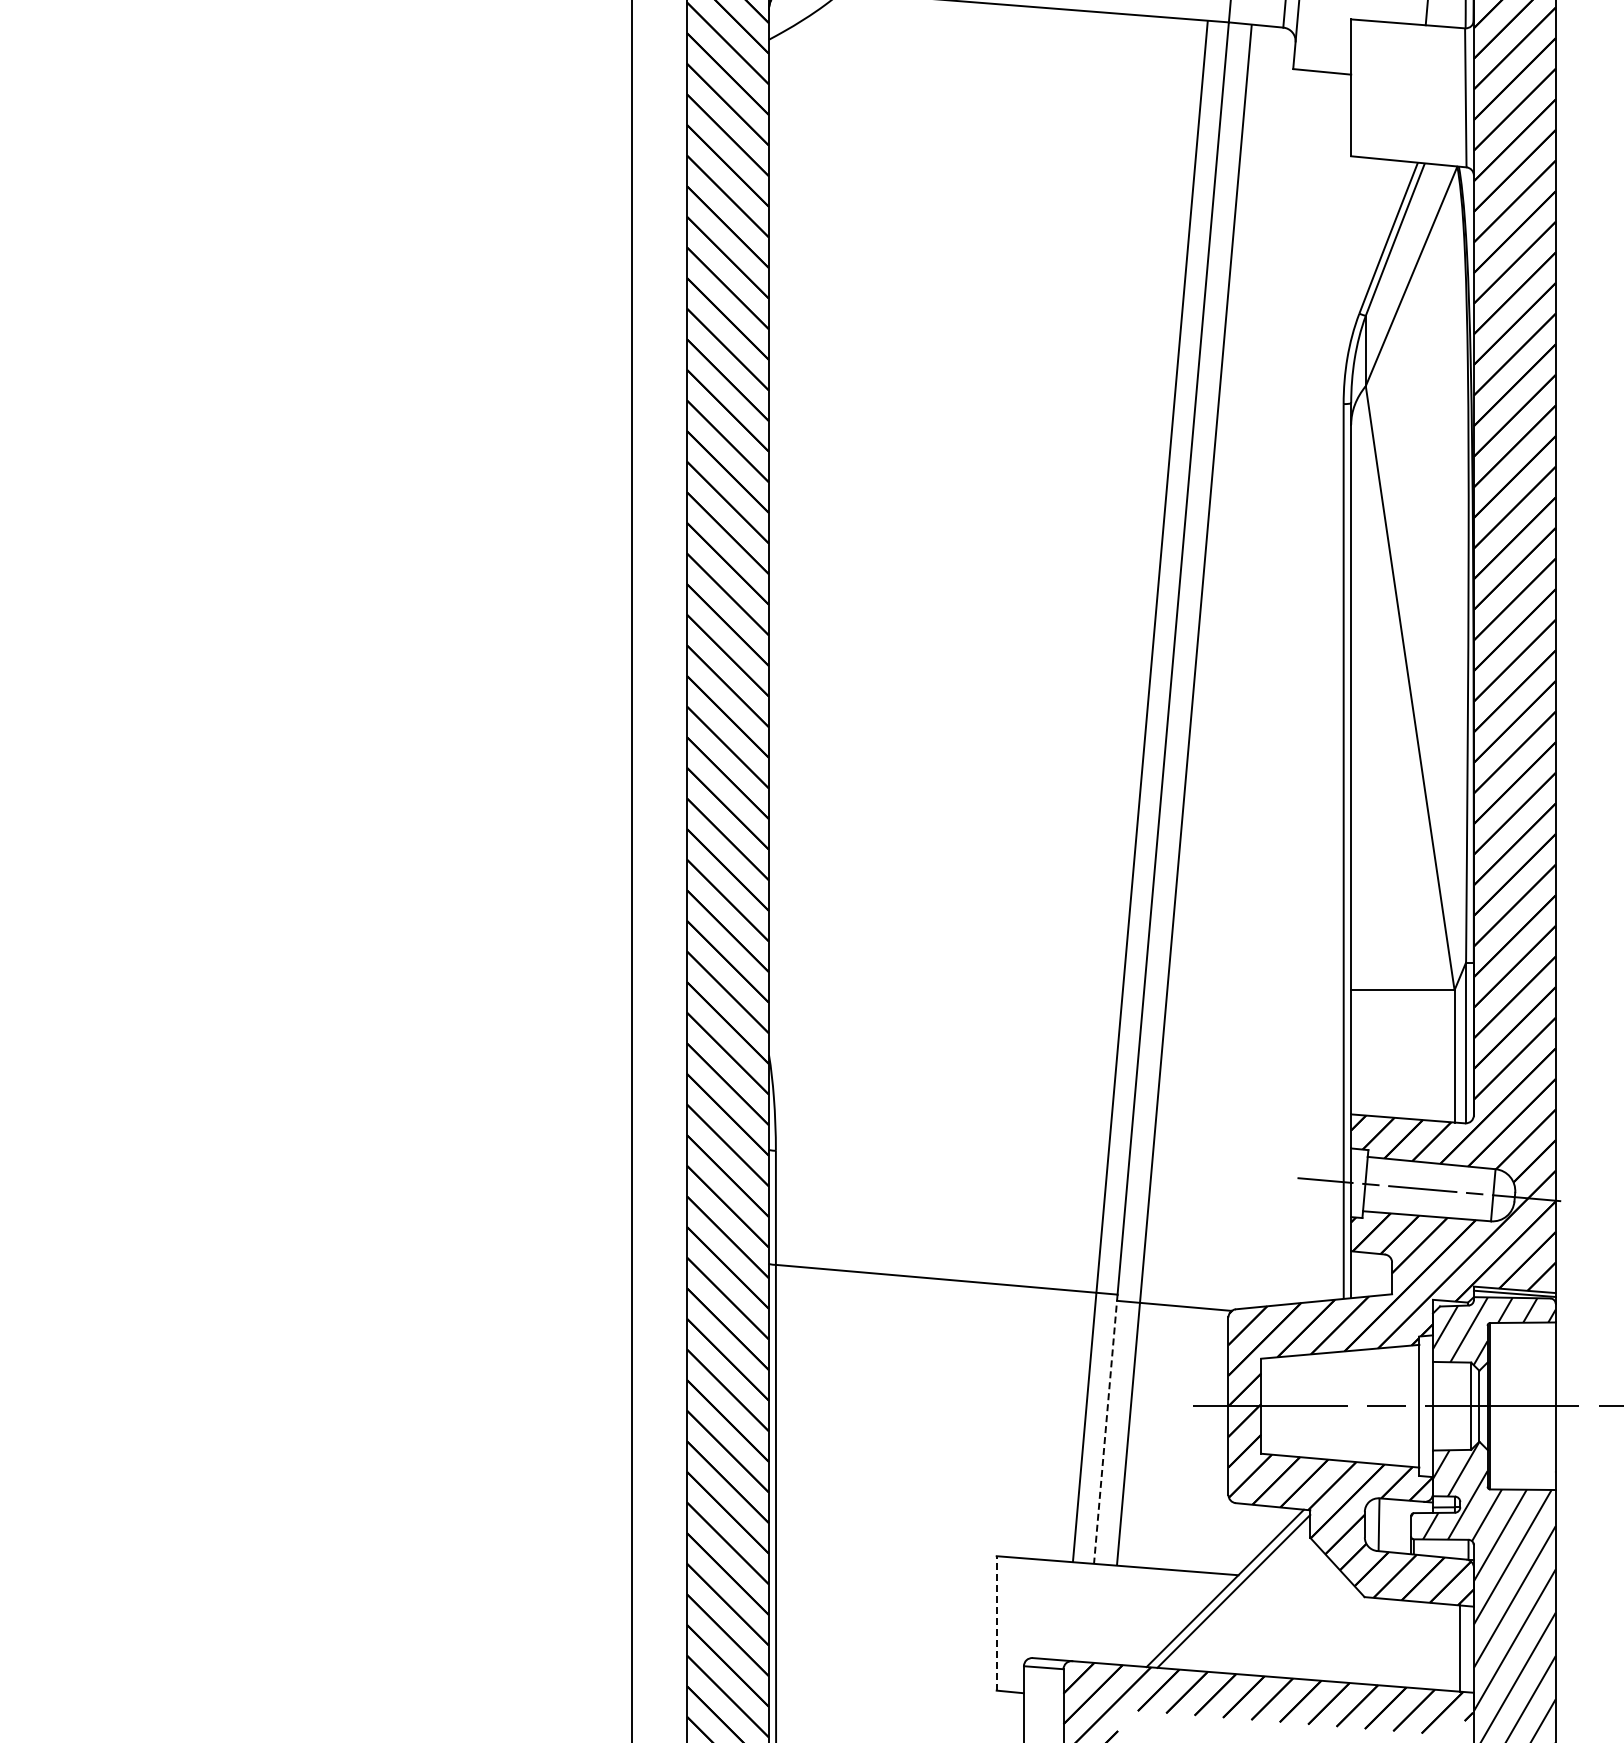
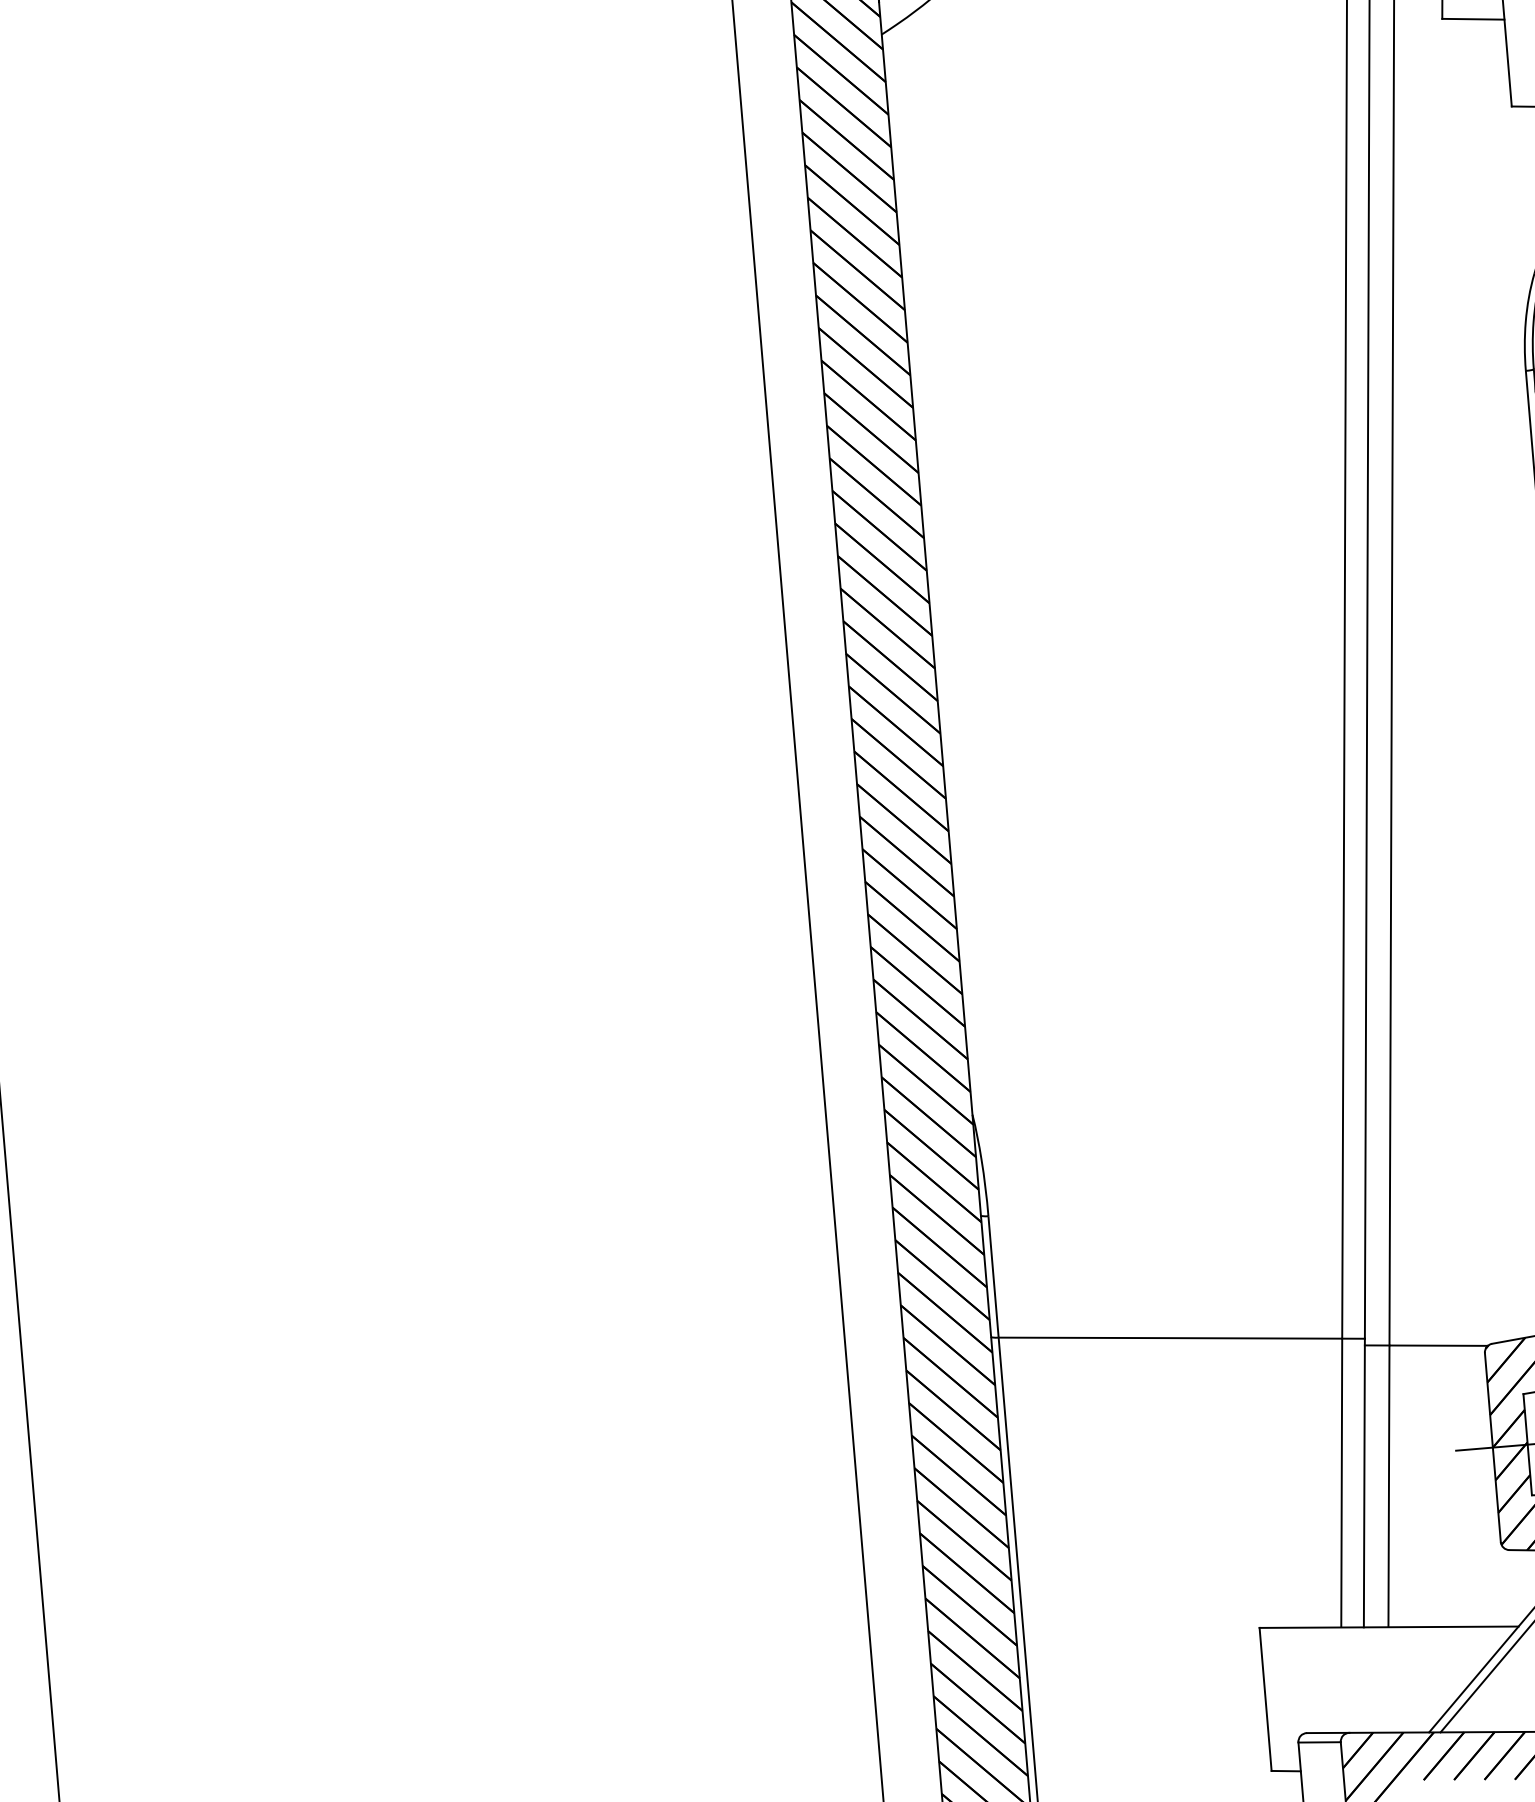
line: (1105, 1429) -> (1364, 1483), dashed -> solid
line: (996, 1622) -> (1265, 1698), dashed -> solid

